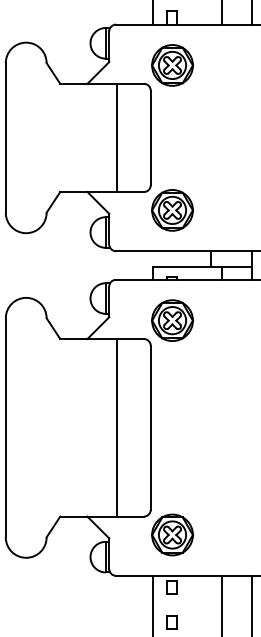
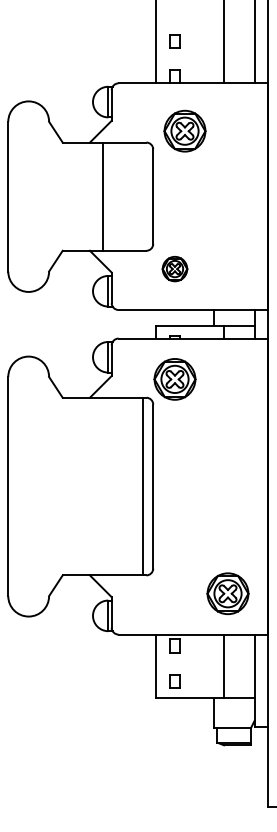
part: (172, 64) -> (184, 130), moved
line: (117, 137) -> (103, 196), moved
part: (172, 209) -> (174, 268), size x0.6
line: (117, 427) -> (143, 486), moved
part: (172, 534) -> (227, 593), moved

